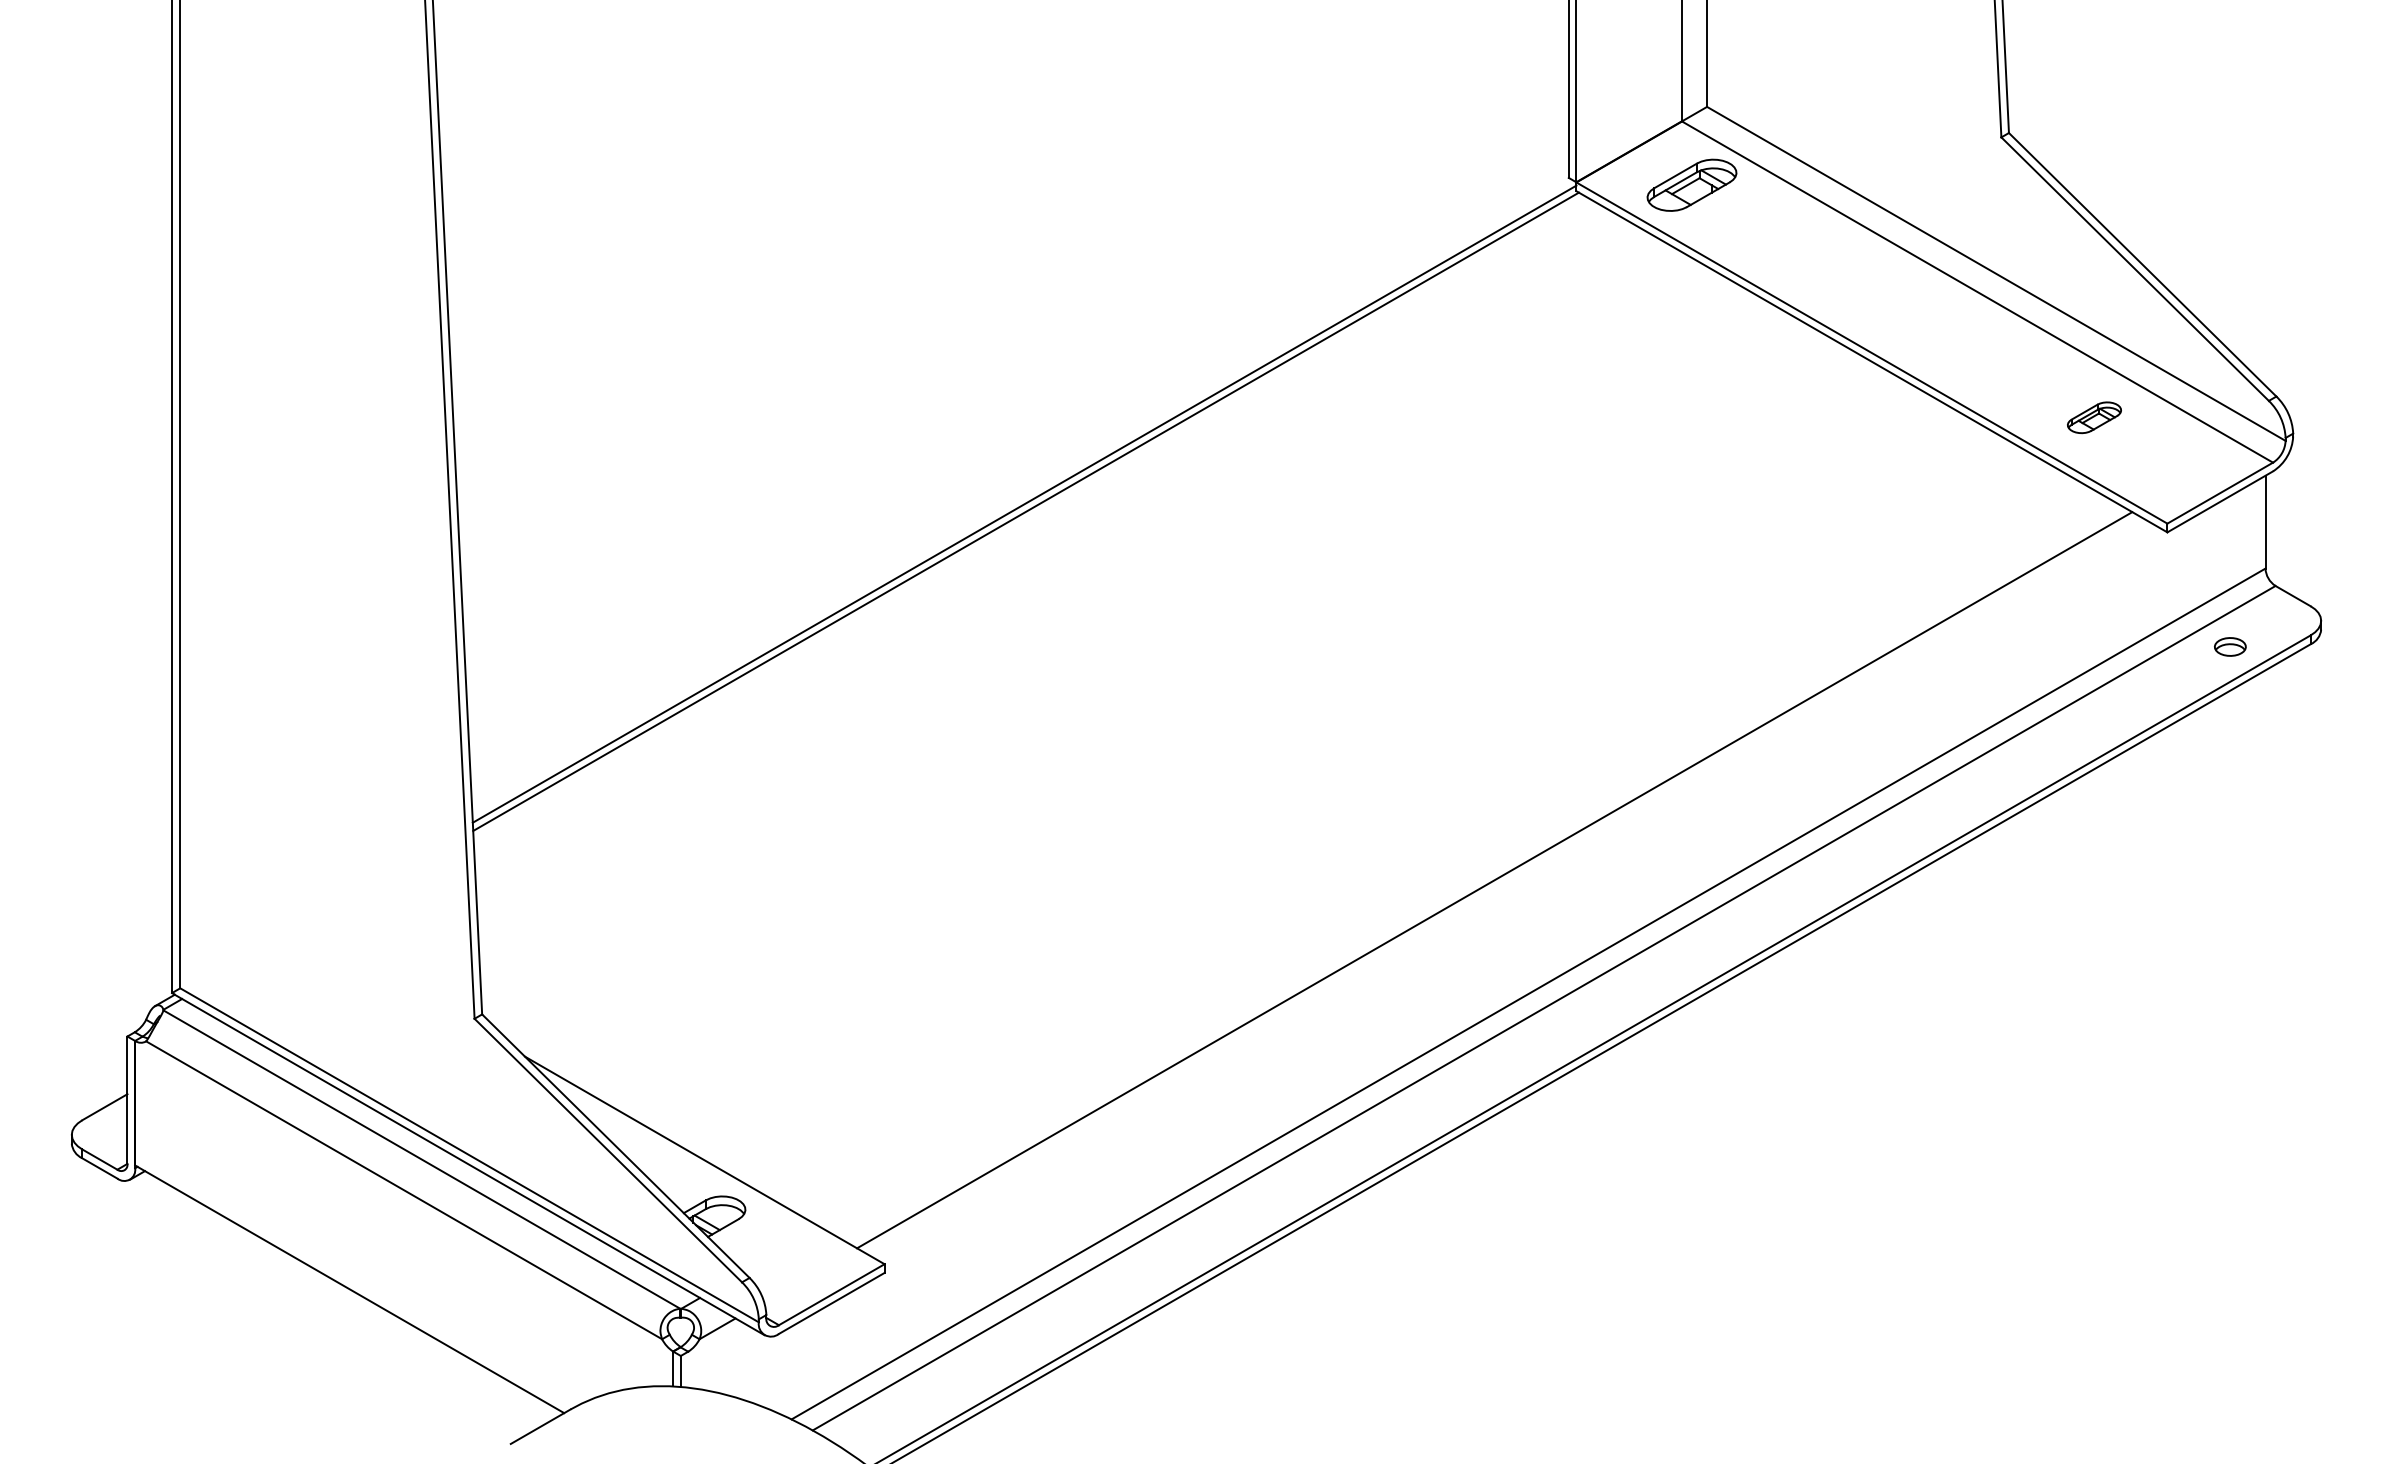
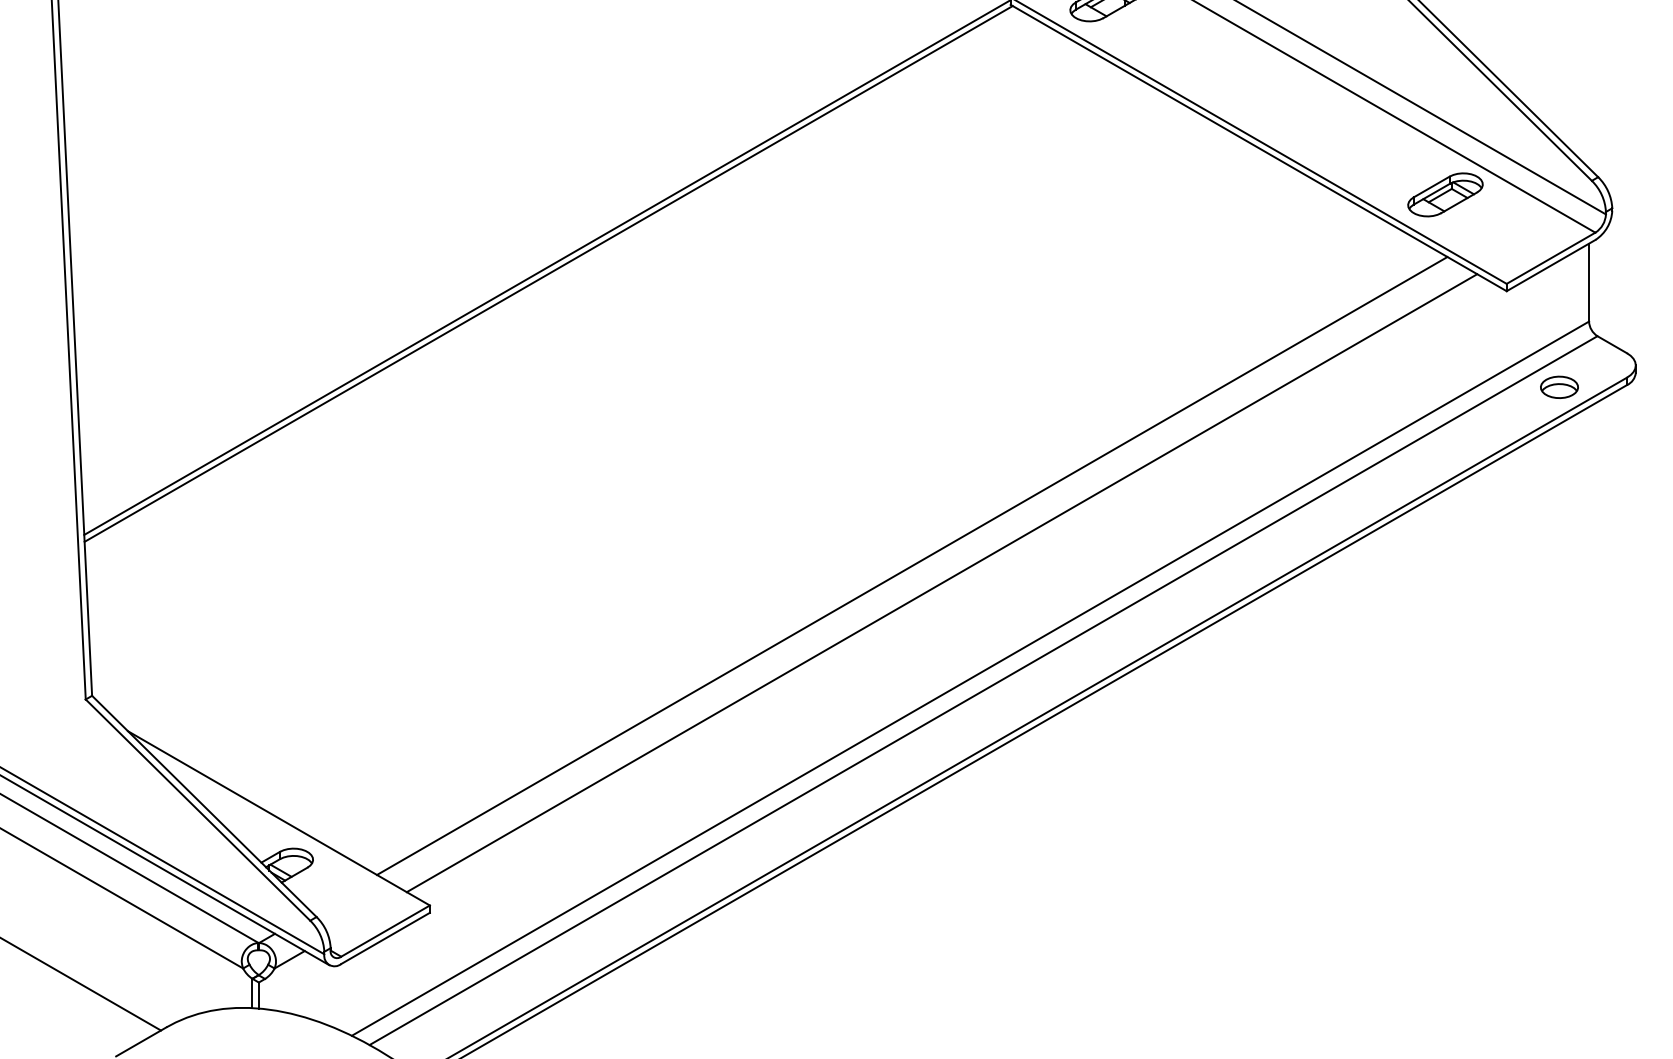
part: (2094, 417) -> (1445, 194), size x1.67
part: (2230, 646) -> (1559, 387), size x1.43
line: (1458, 859) -> (911, 565), added

